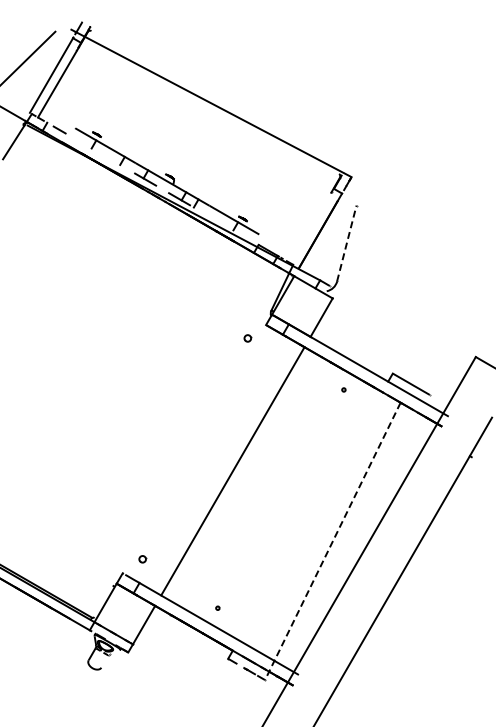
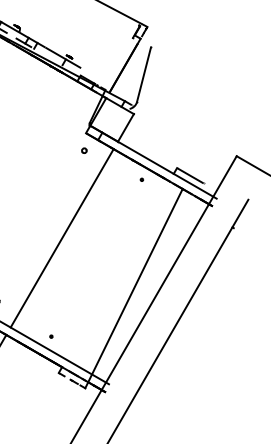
line: (346, 243) -> (143, 74), dashed -> solid
part: (247, 338) -> (84, 150), moved
line: (332, 541) -> (133, 288), dashed -> solid

